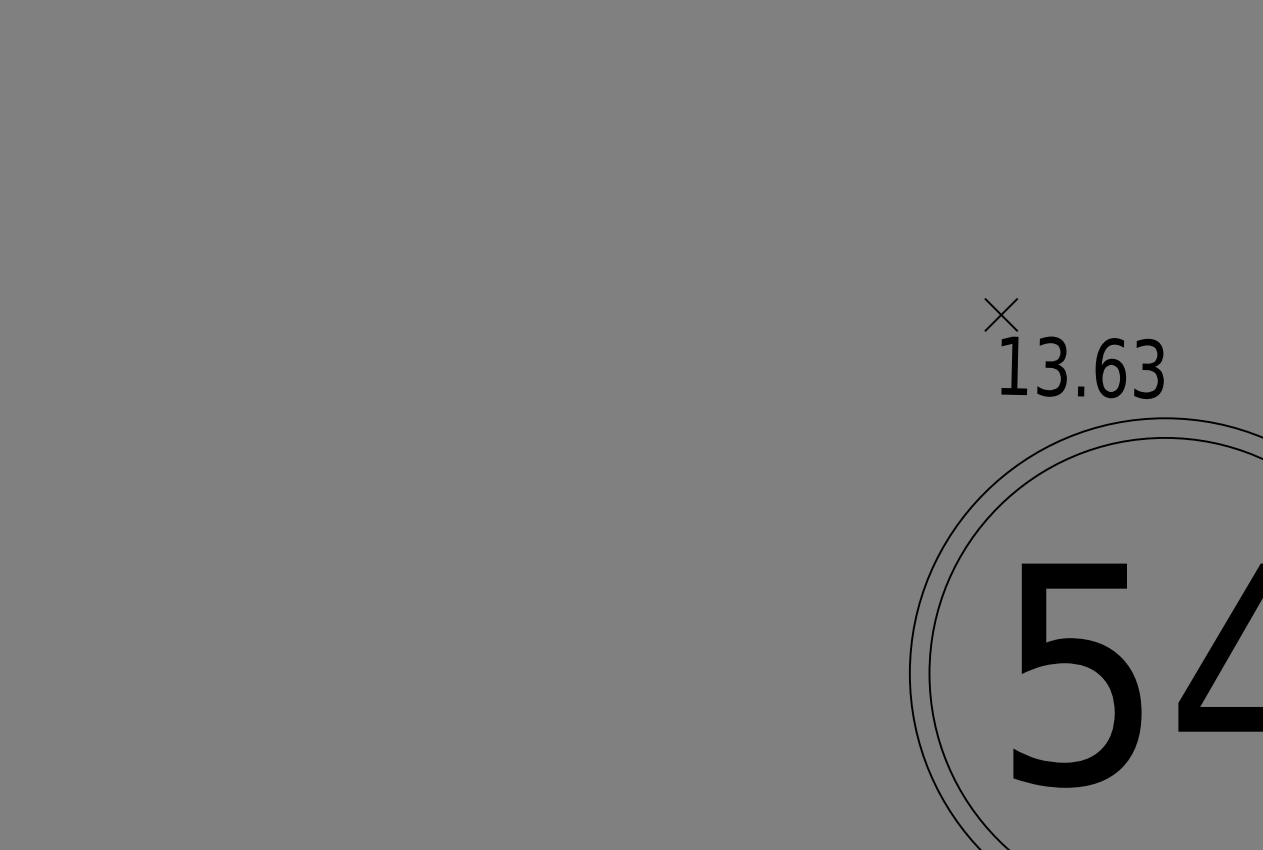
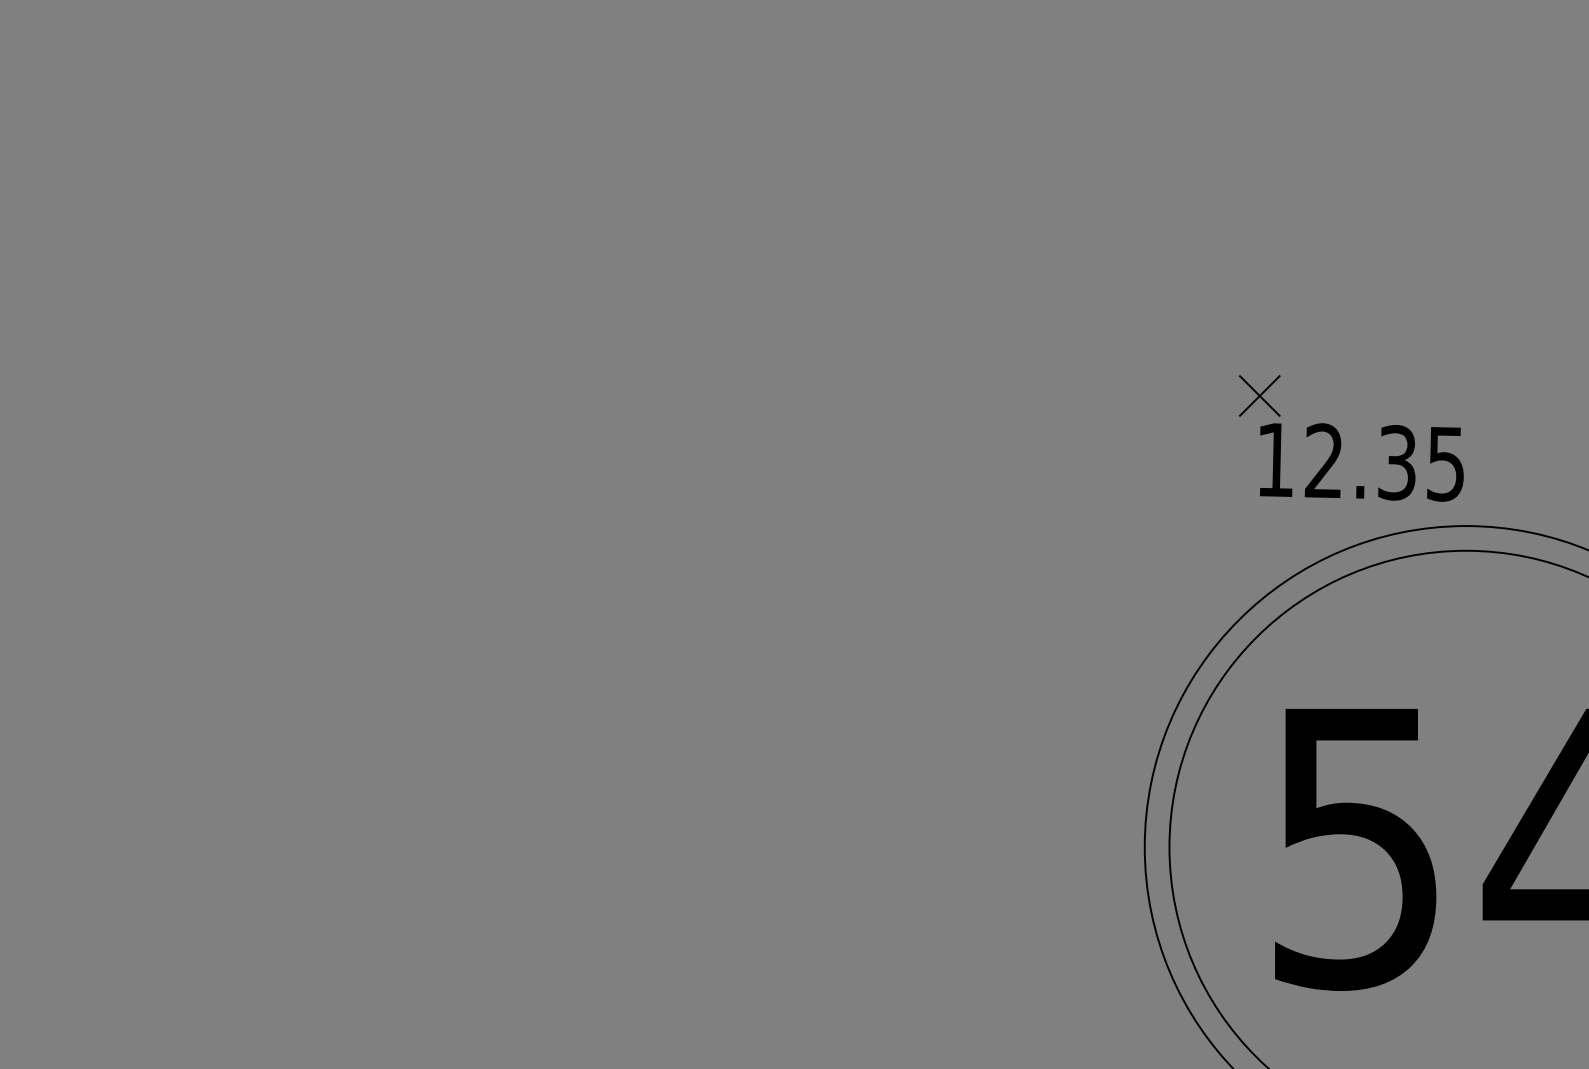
text: (1100, 366) -> (1384, 461), 13.63 -> 12.35

